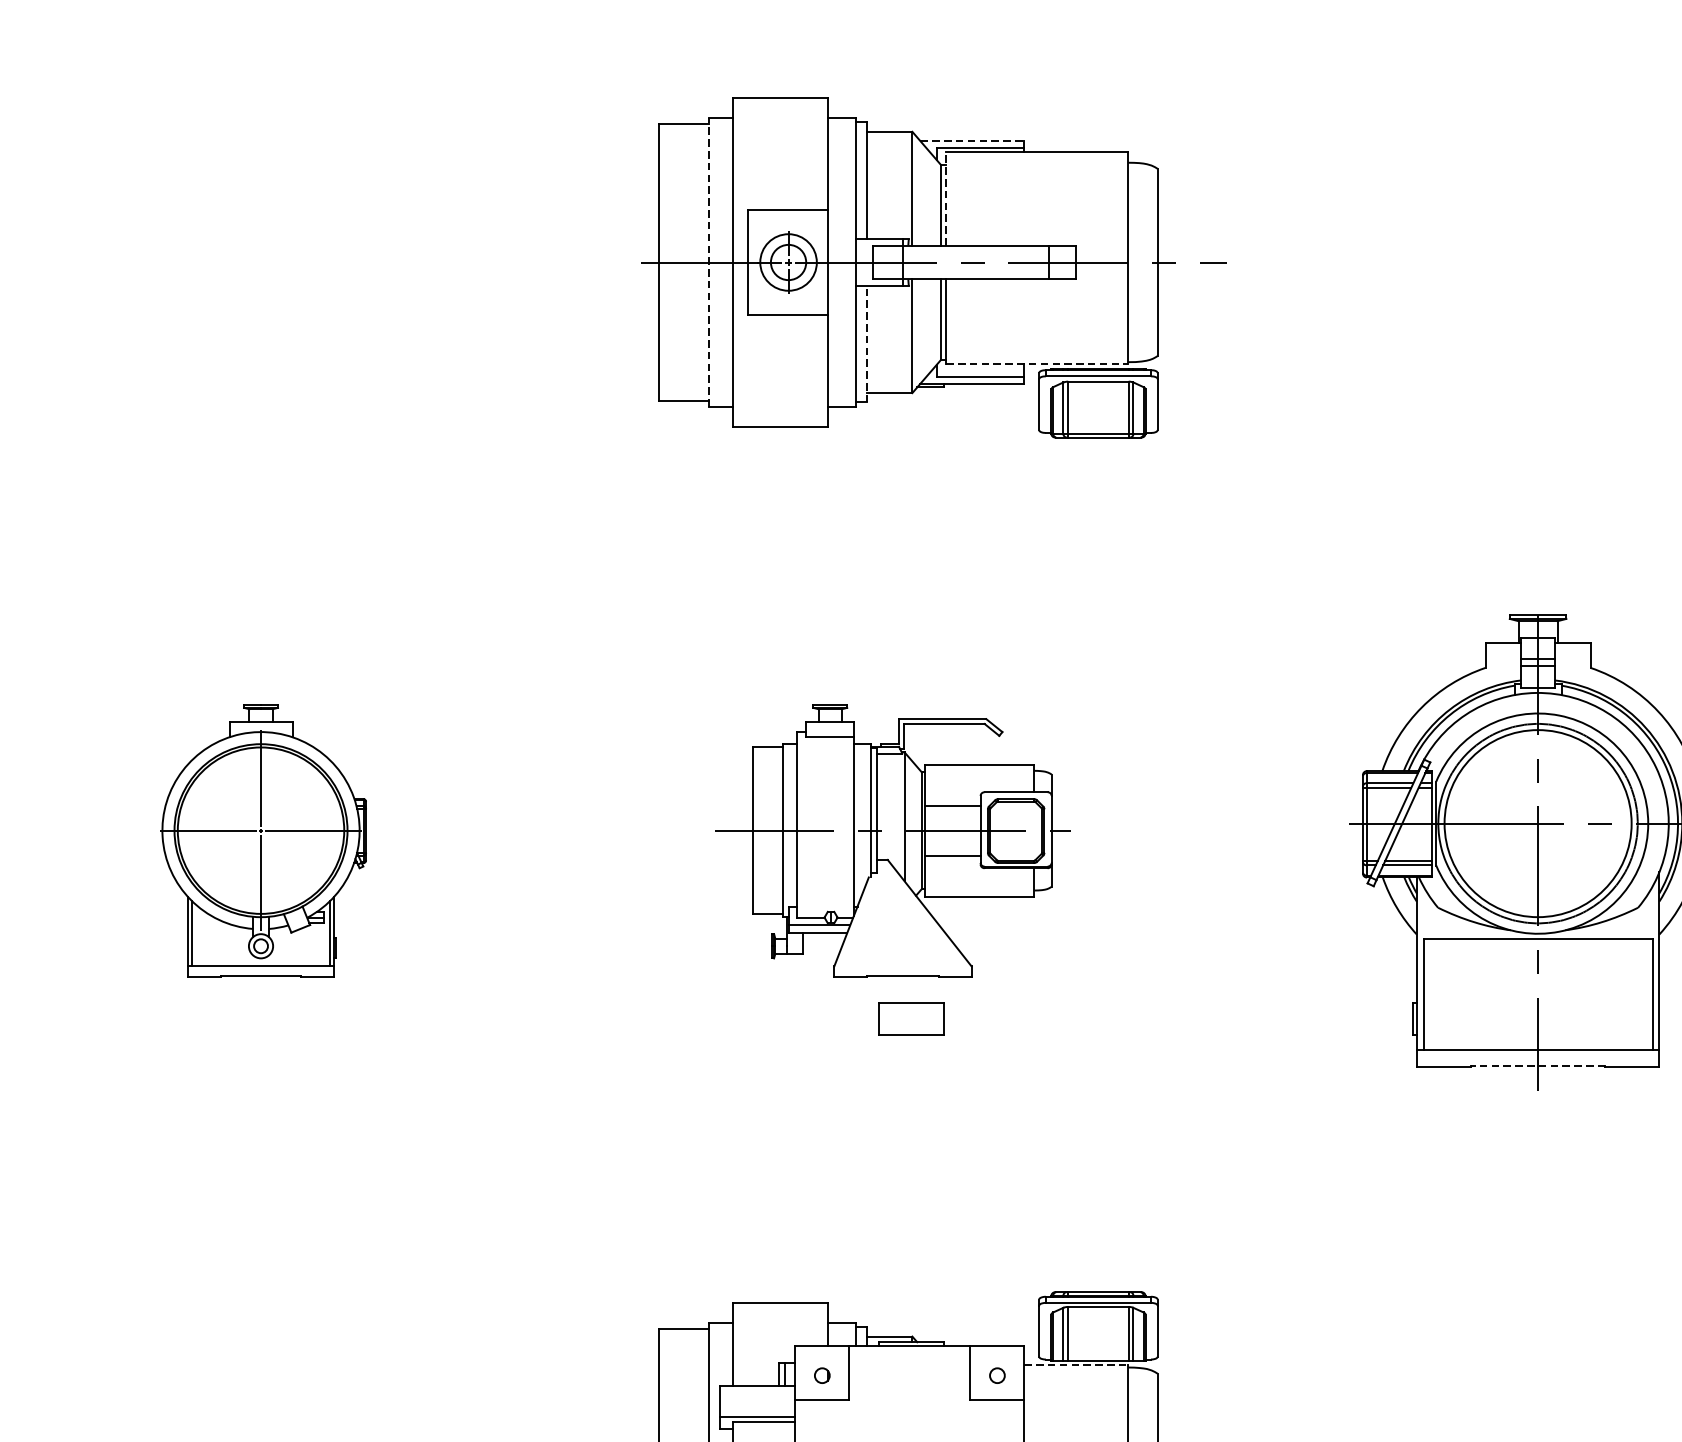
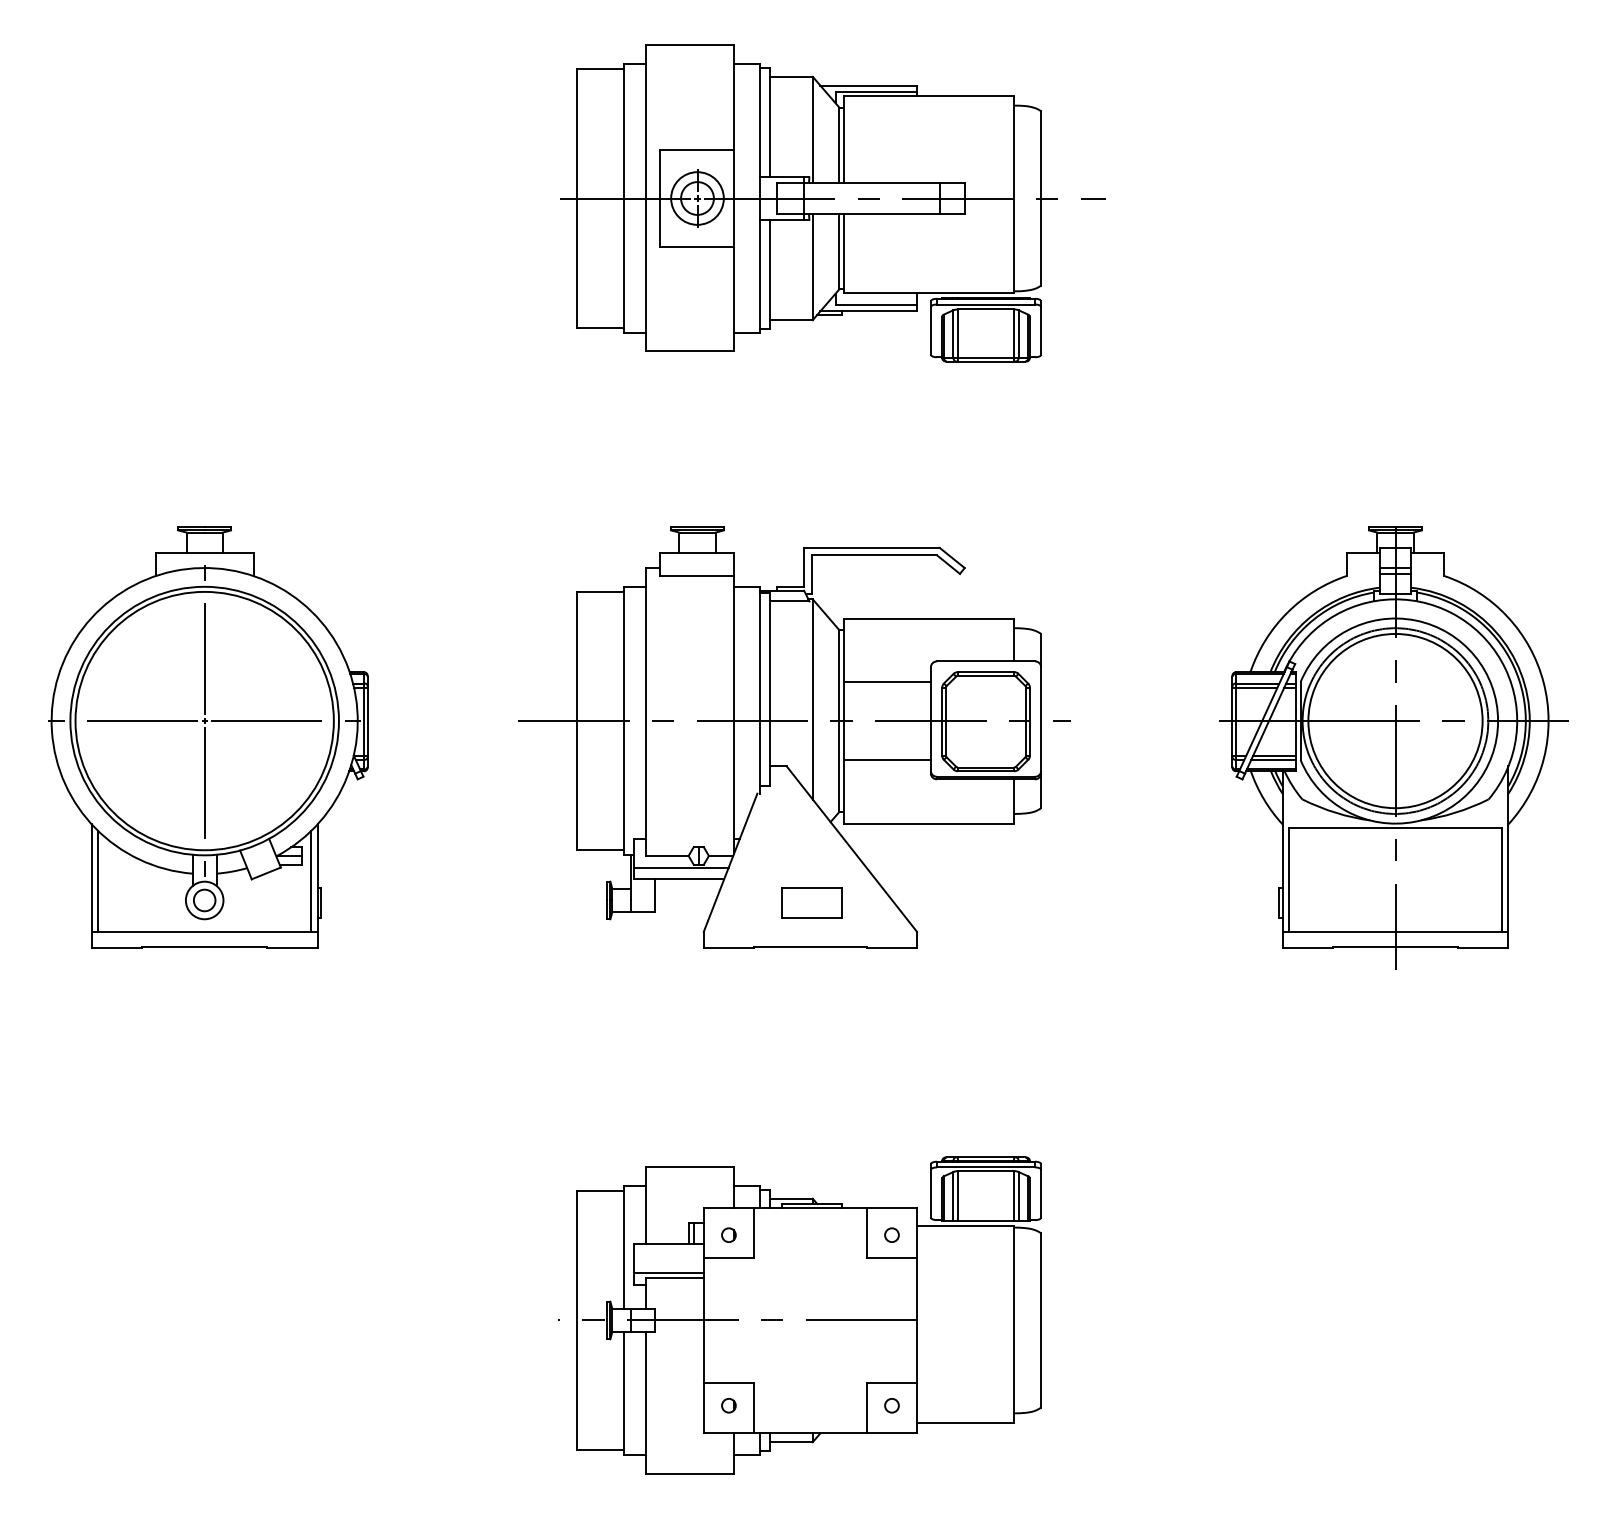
line: (973, 141) -> (869, 85), dashed -> solid
line: (946, 198) -> (844, 138), dashed -> solid
line: (709, 261) -> (623, 197), dashed -> solid
line: (866, 344) -> (770, 274), dashed -> solid
line: (1036, 364) -> (928, 293), dashed -> solid
part: (263, 841) -> (208, 737), size x1.67
part: (892, 841) -> (794, 737), size x1.67
line: (1538, 1065) -> (1395, 946), dashed -> solid
line: (1076, 1365) -> (965, 1225), dashed -> solid

